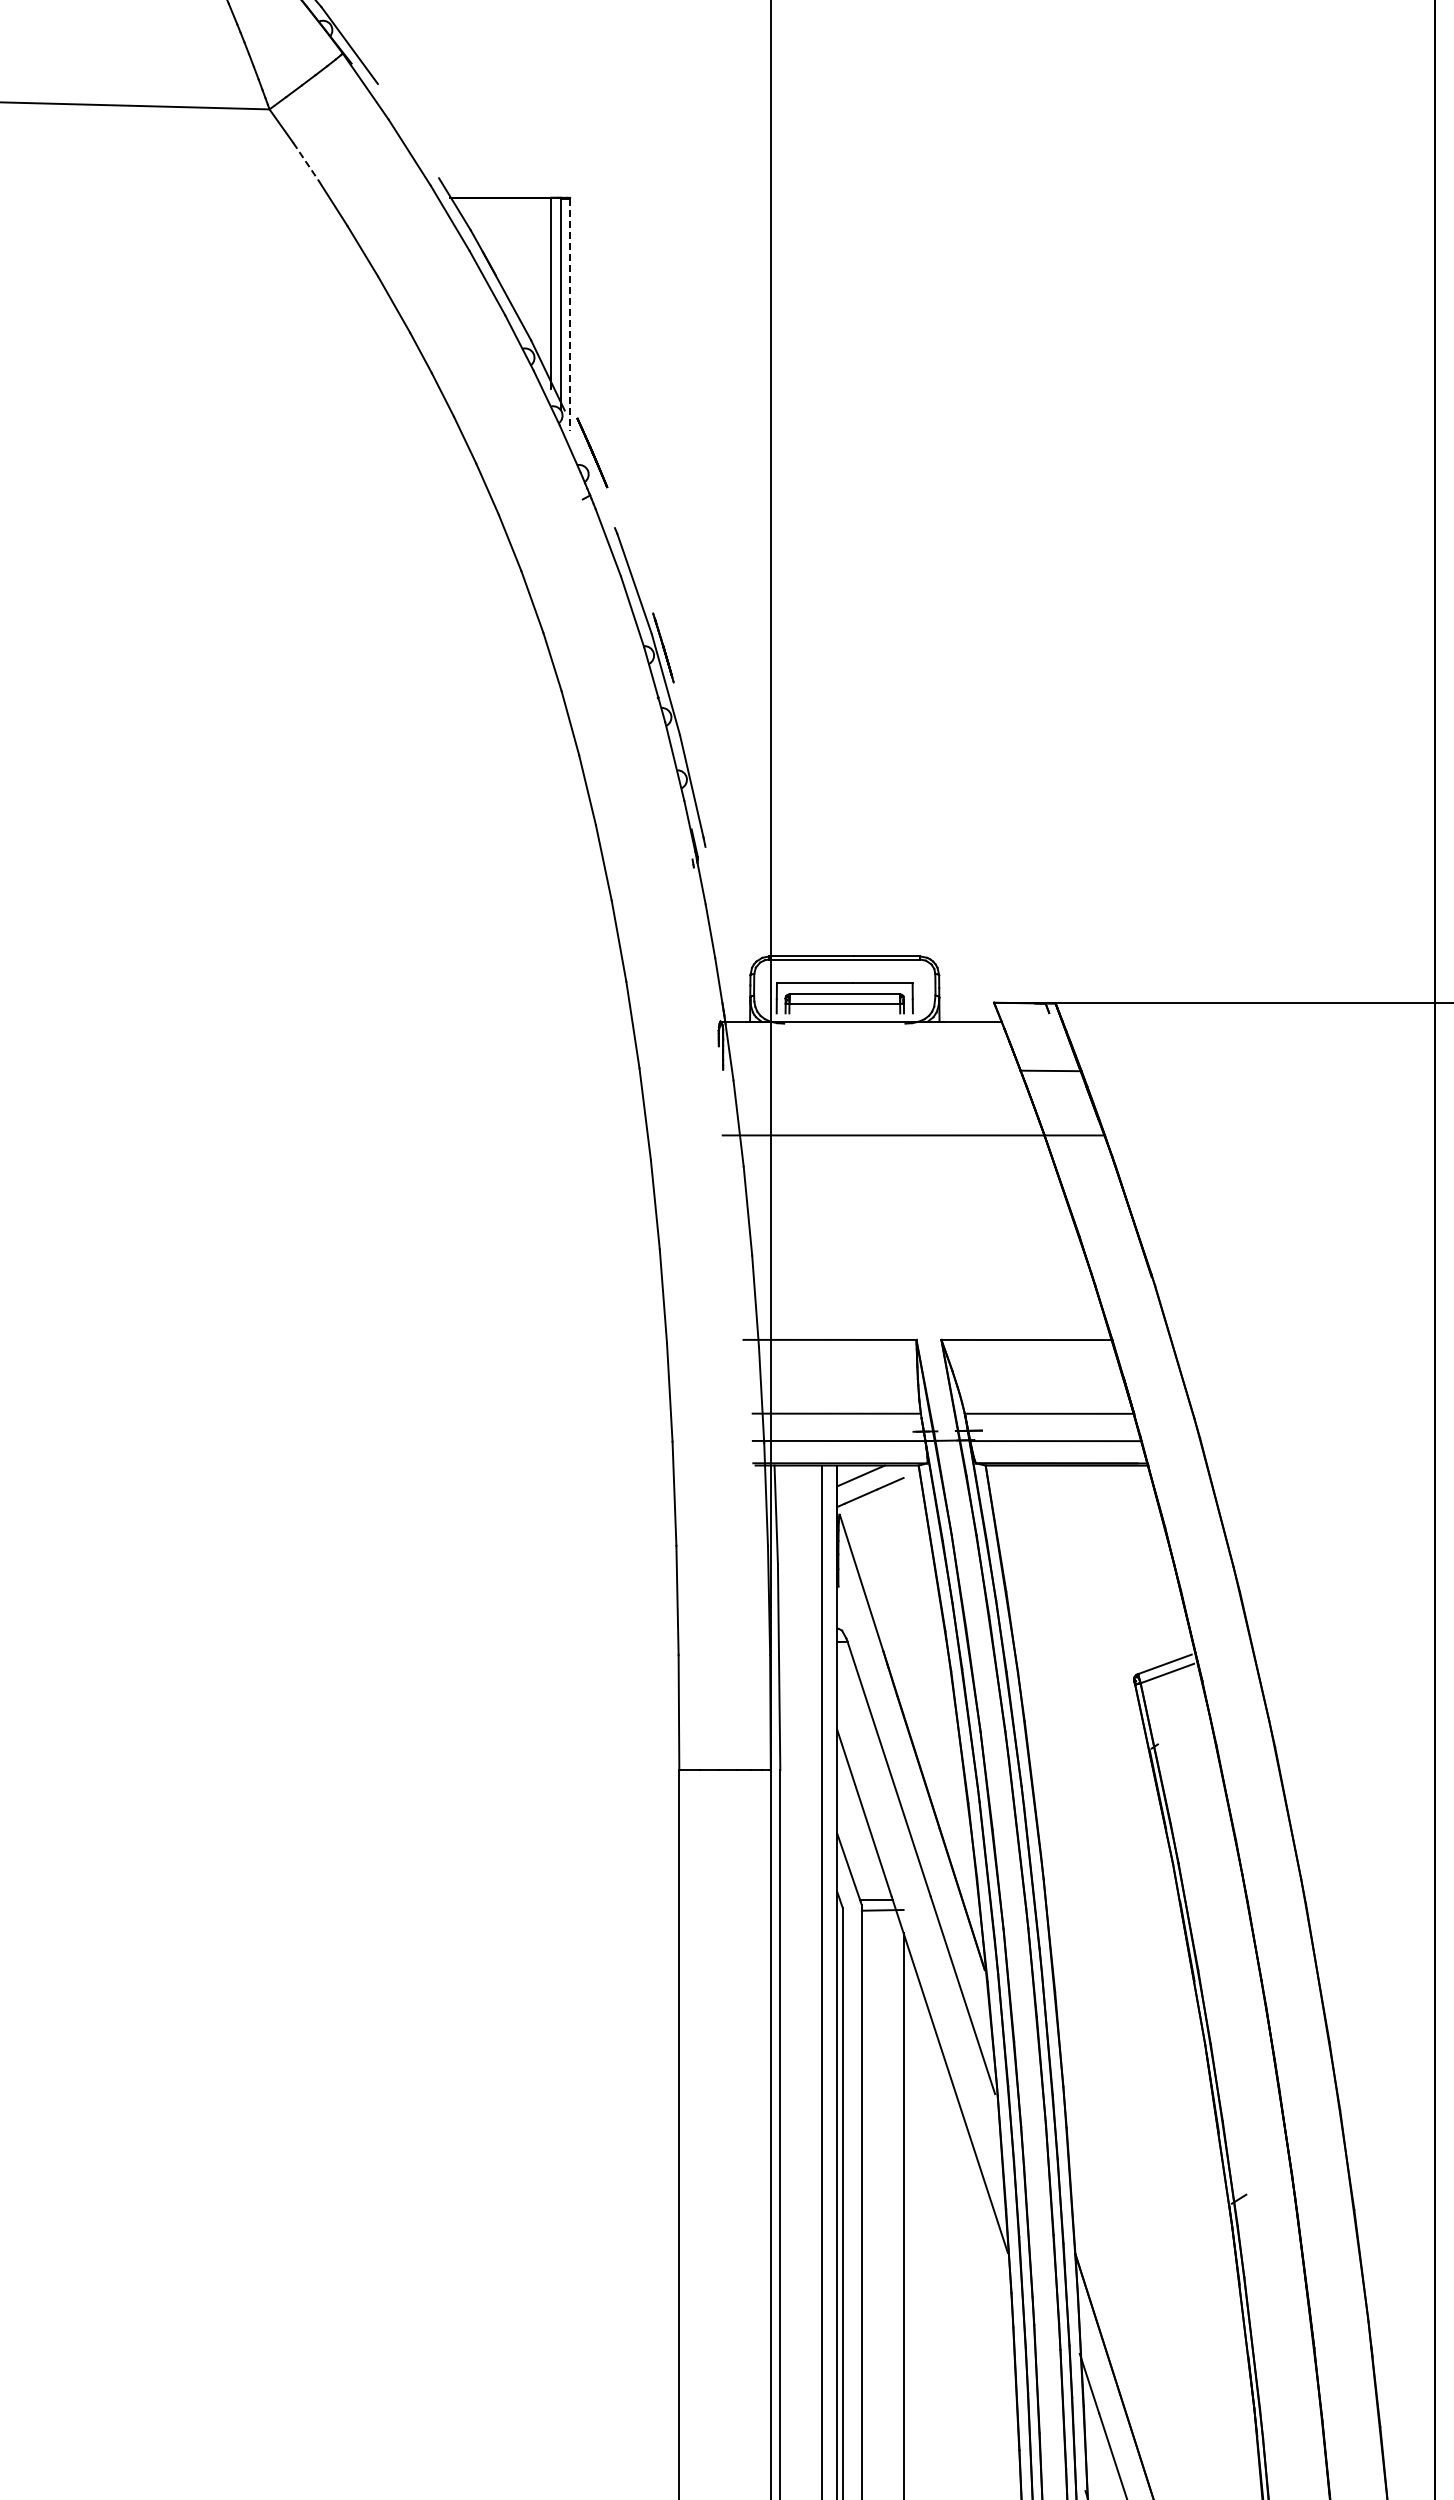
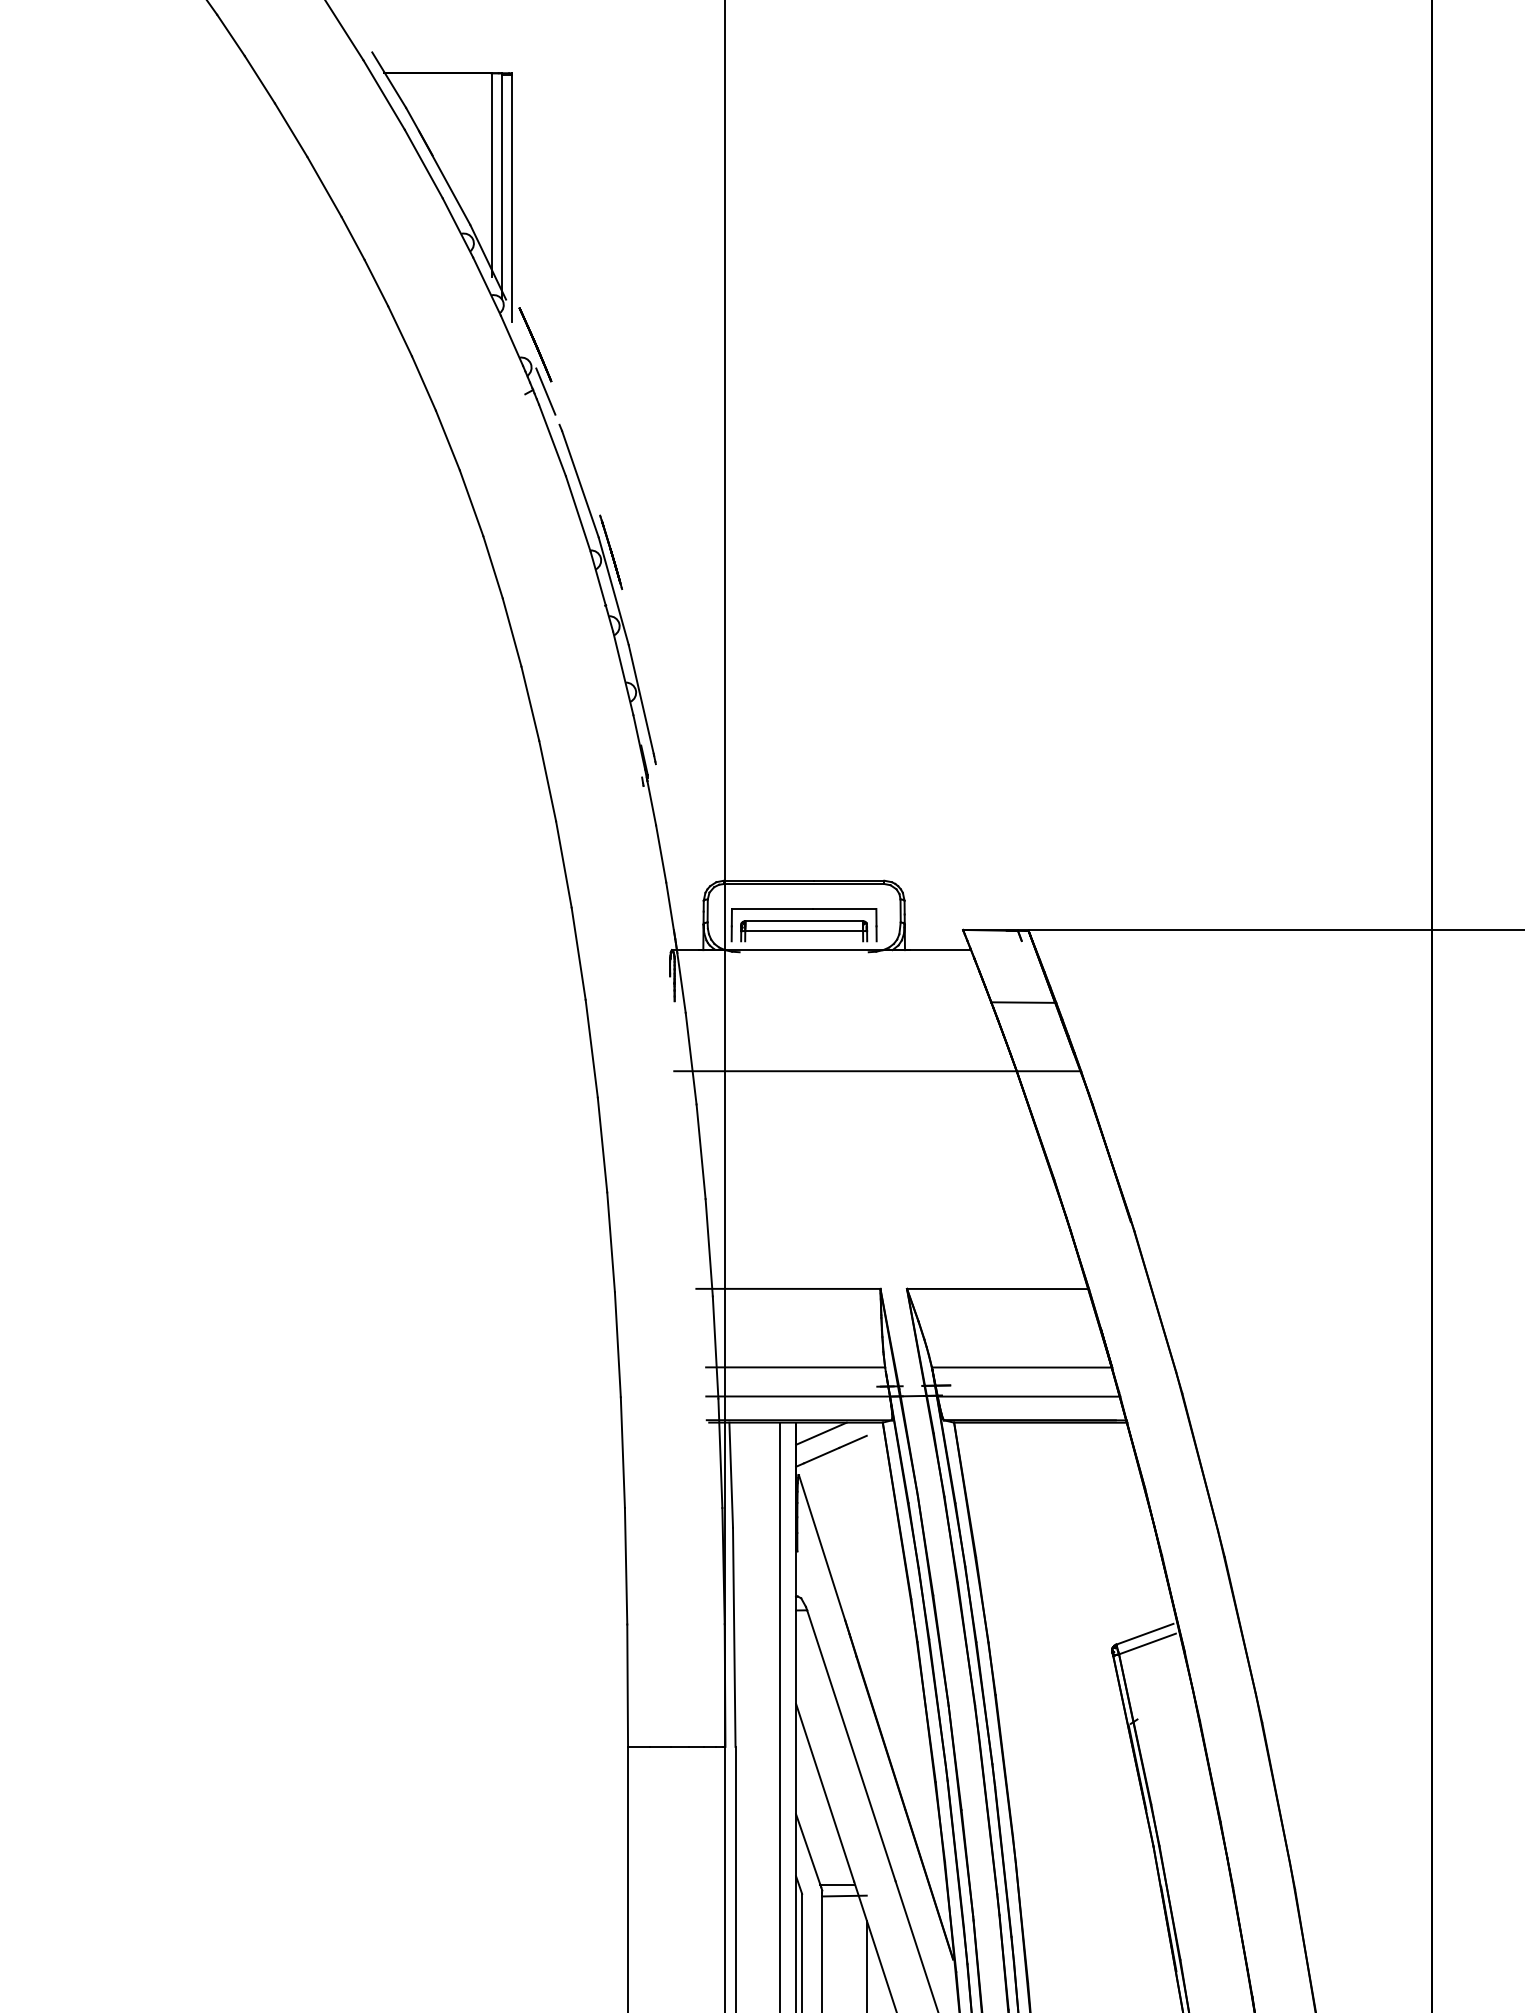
line: (306, 162) -> (231, 35), dashed -> solid
line: (570, 315) -> (512, 198), dashed -> solid
line: (602, 496) -> (546, 391), added

